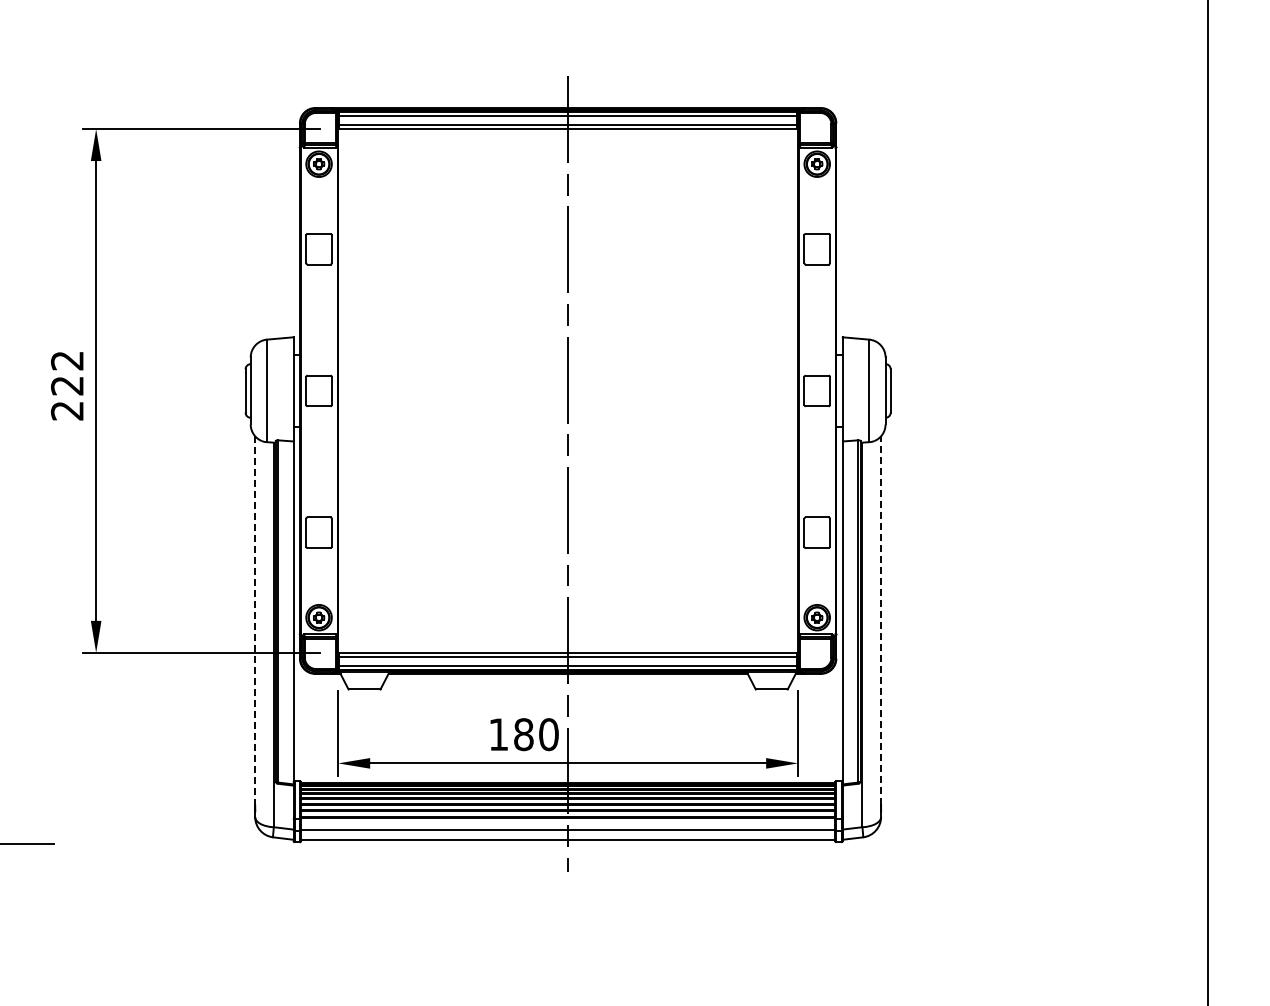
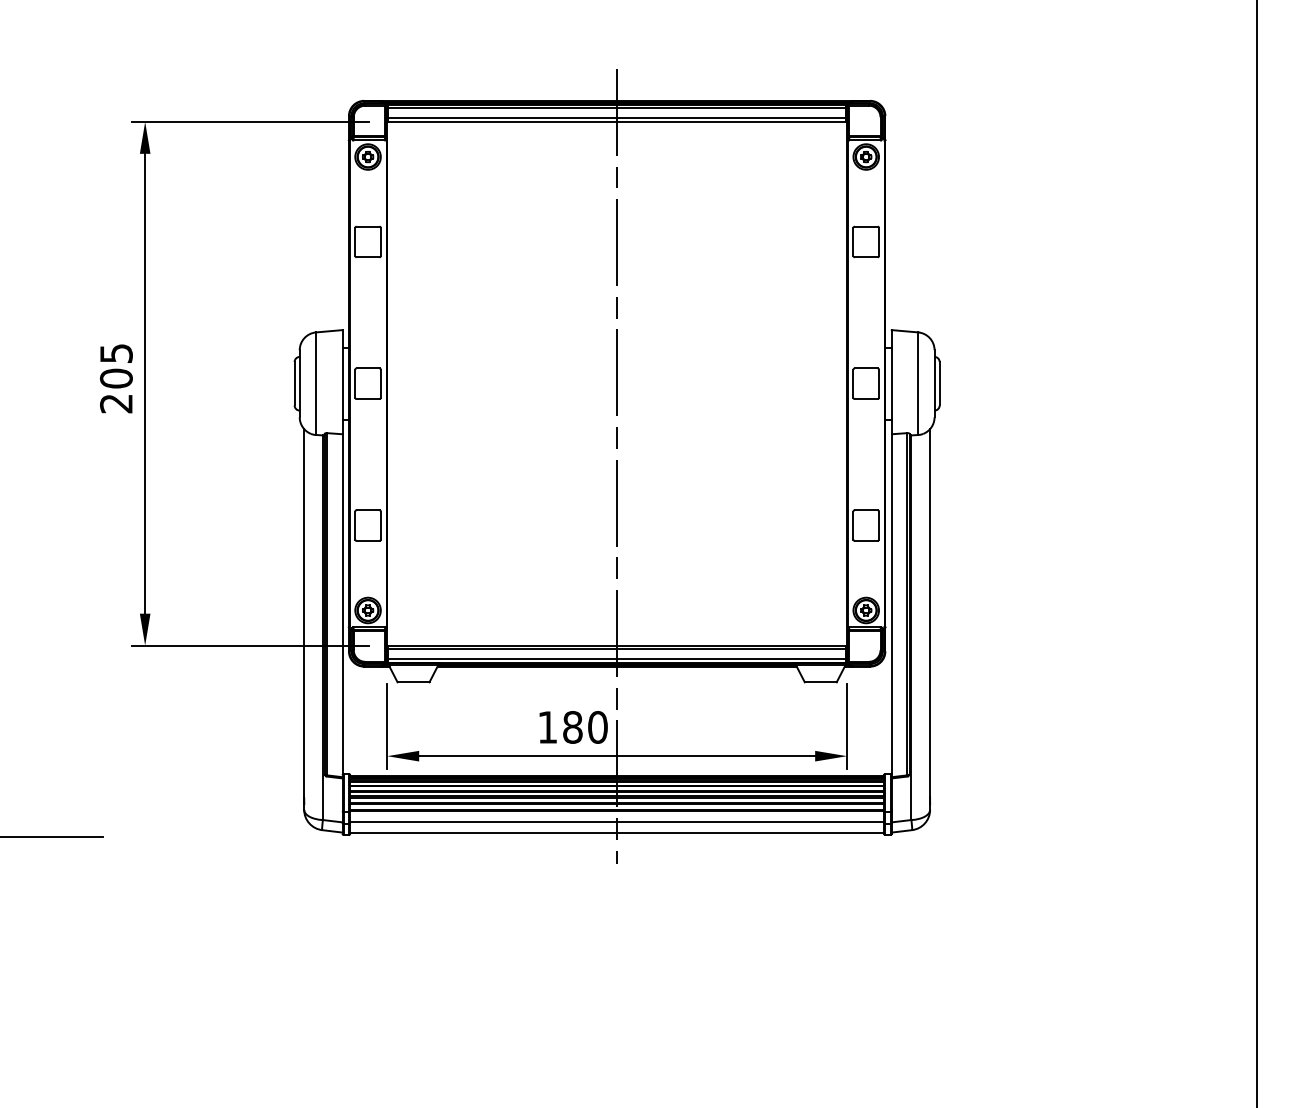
text: (67, 373) -> (116, 366), 222 -> 205
line: (881, 619) -> (930, 612), dashed -> solid
line: (255, 620) -> (304, 613), dashed -> solid

